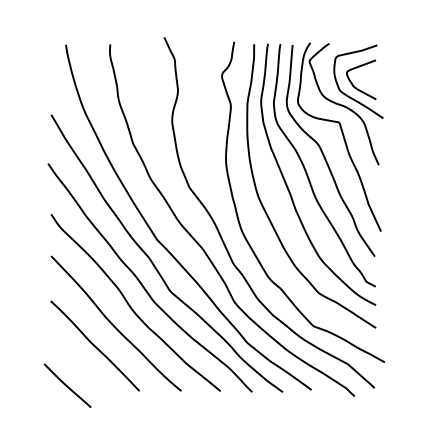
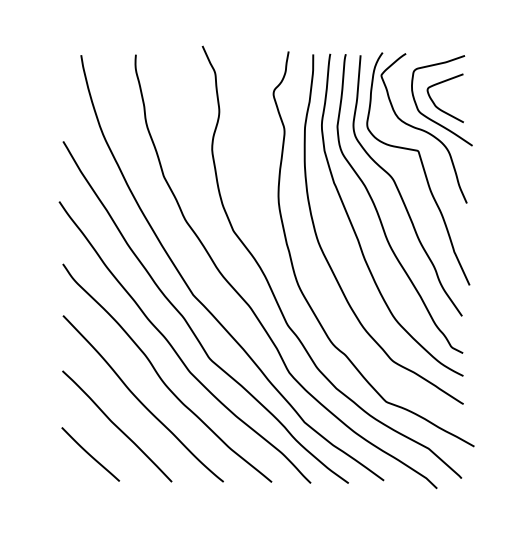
line: (67, 385) -> (90, 454), moved

